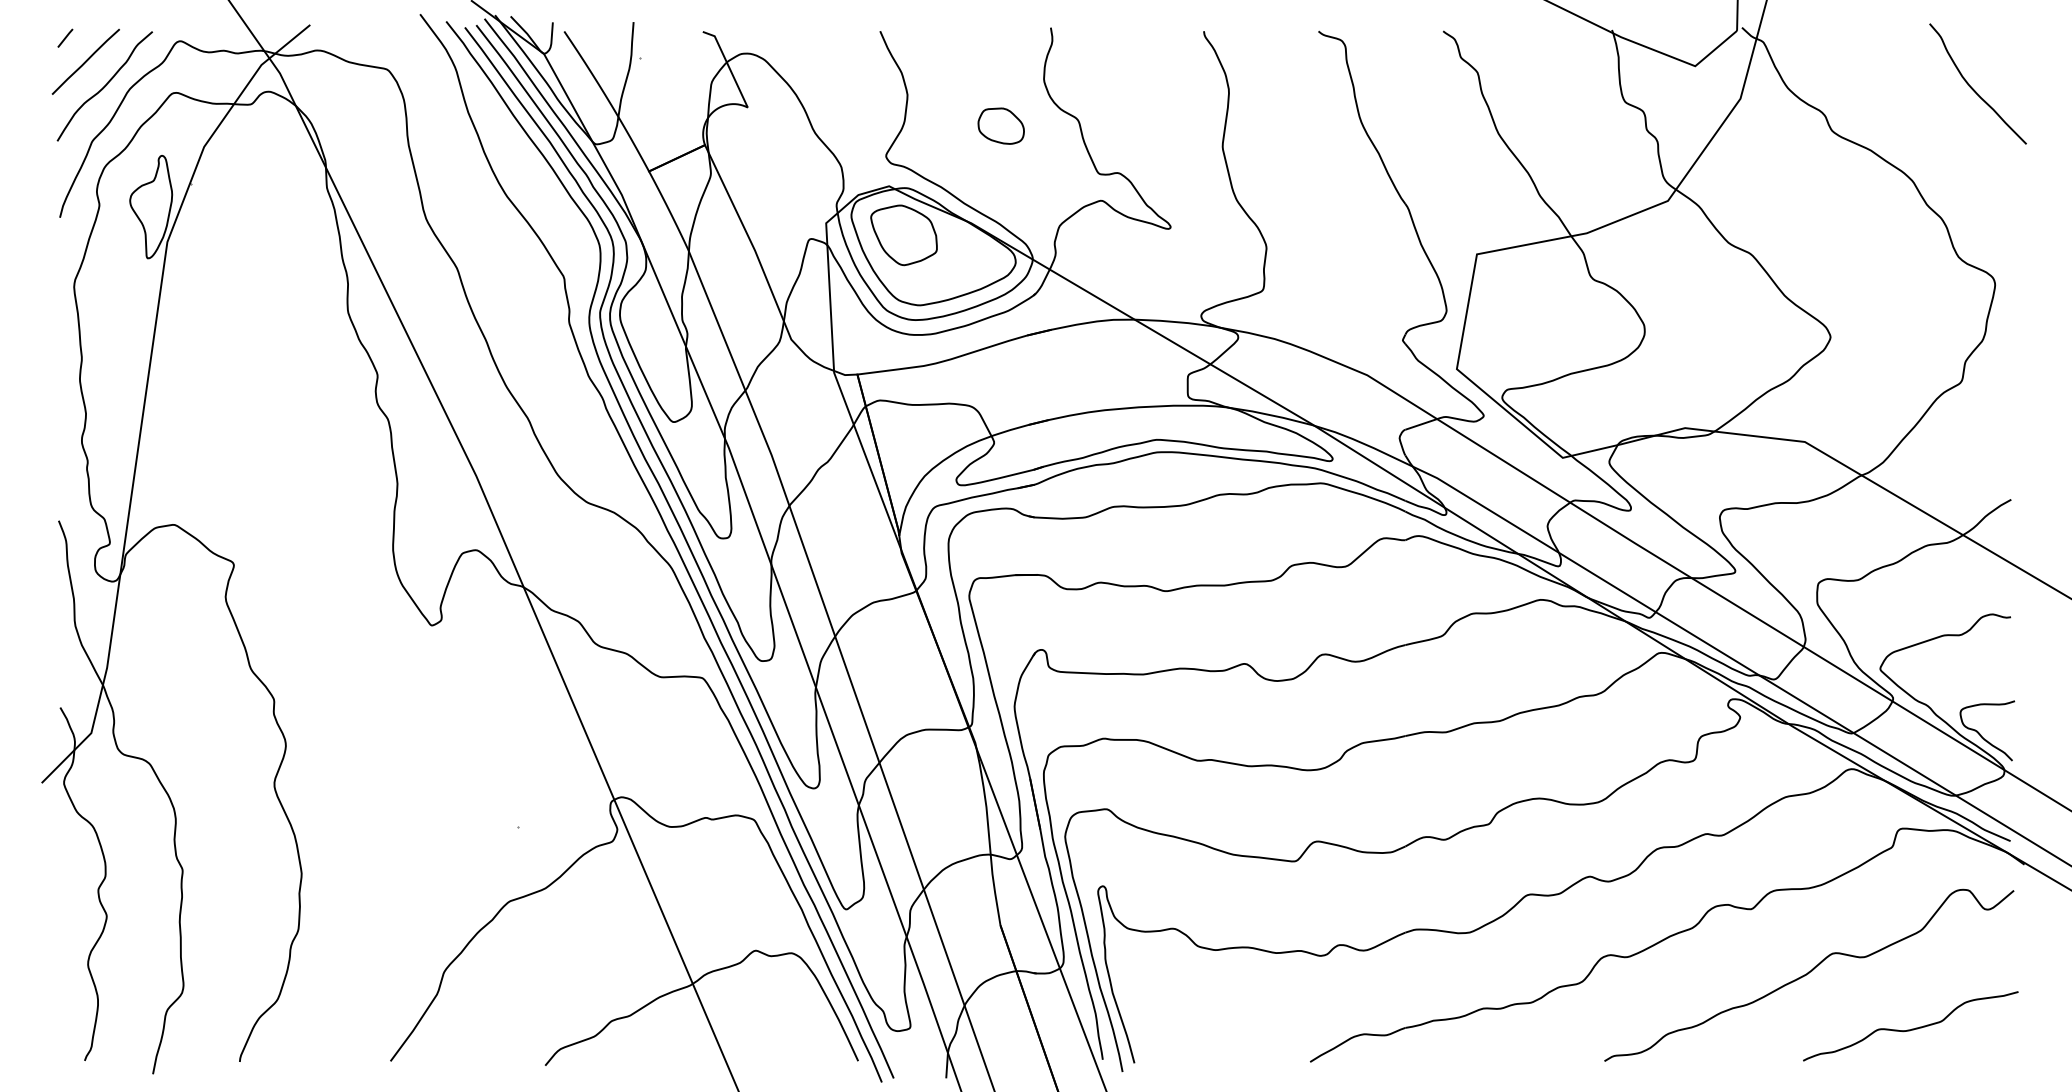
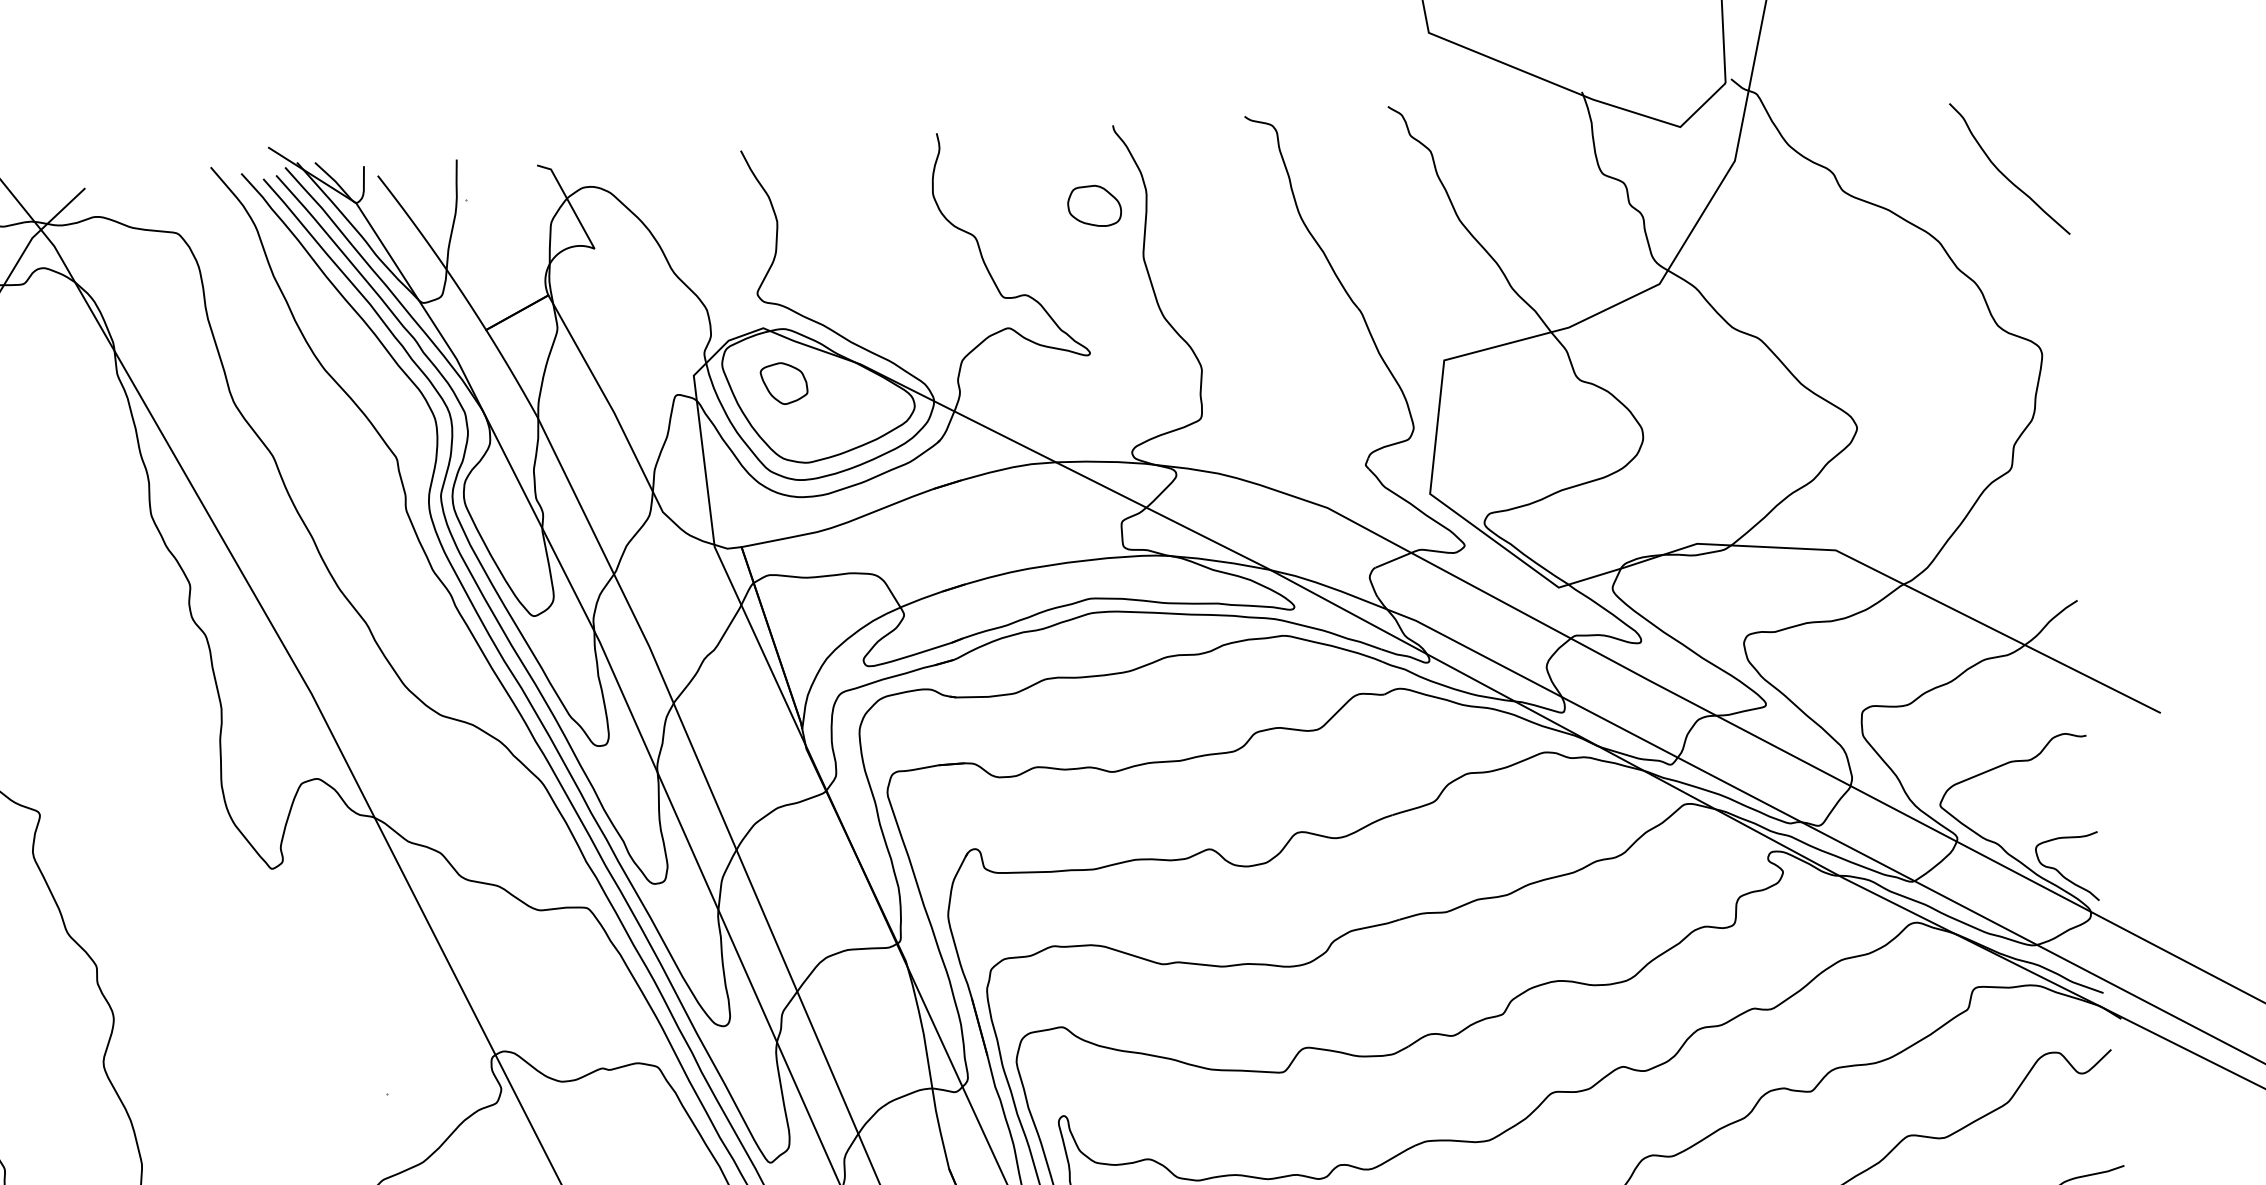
curve: (1972, 87) -> (2003, 173), moved
part: (1000, 125) -> (1093, 205), moved
part: (903, 235) -> (783, 383), size x0.6

